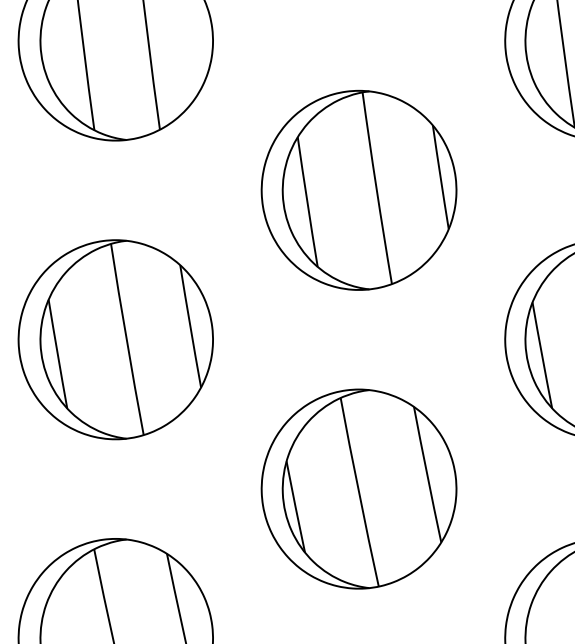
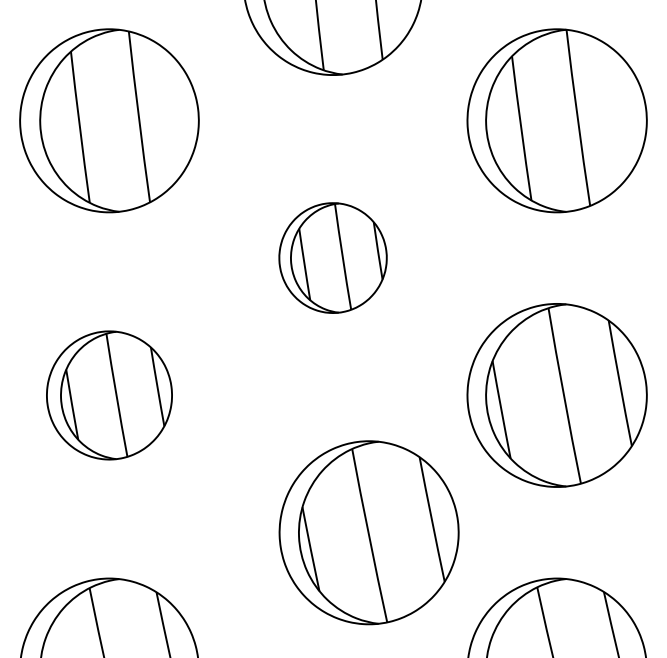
part: (358, 189) -> (332, 257), size x0.6
part: (115, 339) -> (109, 395), size x0.7
part: (358, 488) -> (368, 532), moved

